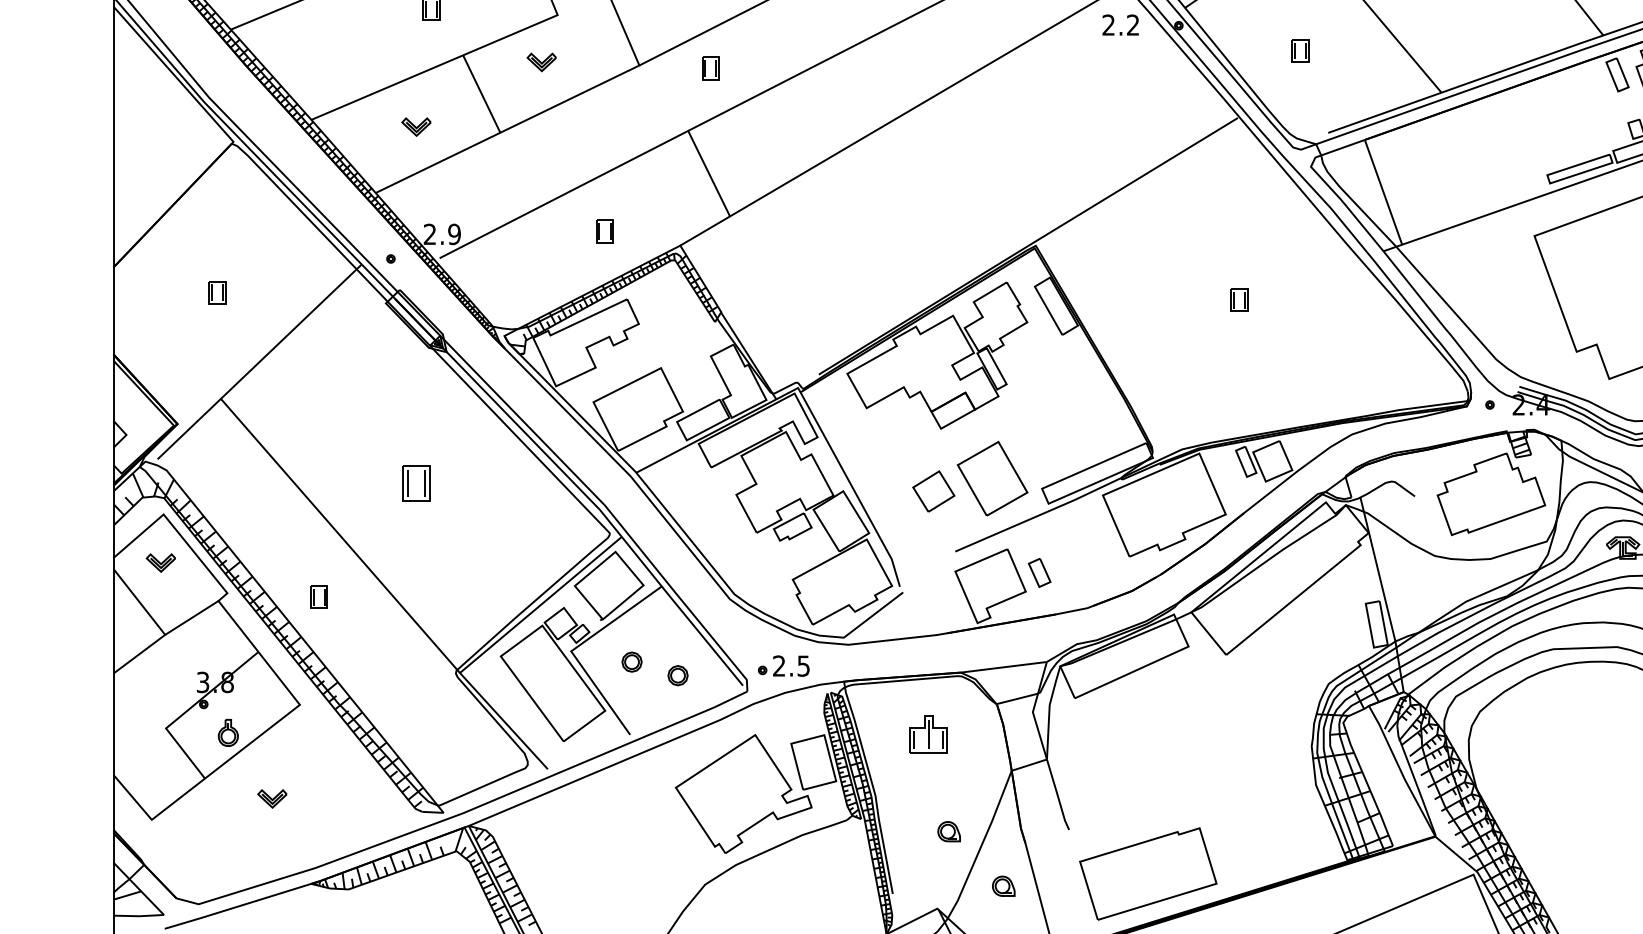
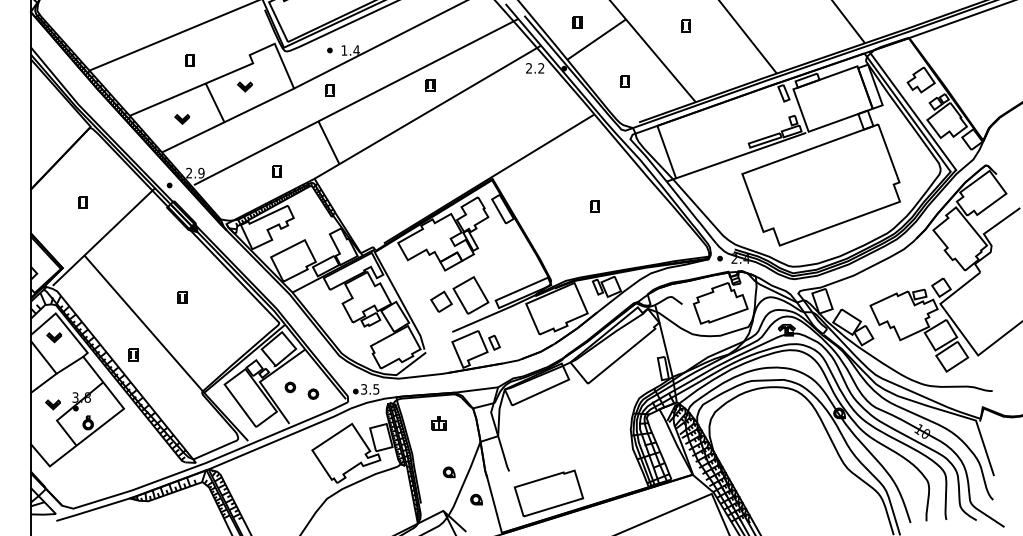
part: (911, 59) -> (430, 85), added
part: (416, 482) -> (182, 297), size x0.62
text: (780, 666) -> (364, 389), 2.5 -> 3.5
part: (927, 734) -> (438, 423), size x0.71
part: (270, 798) -> (52, 404), moved

